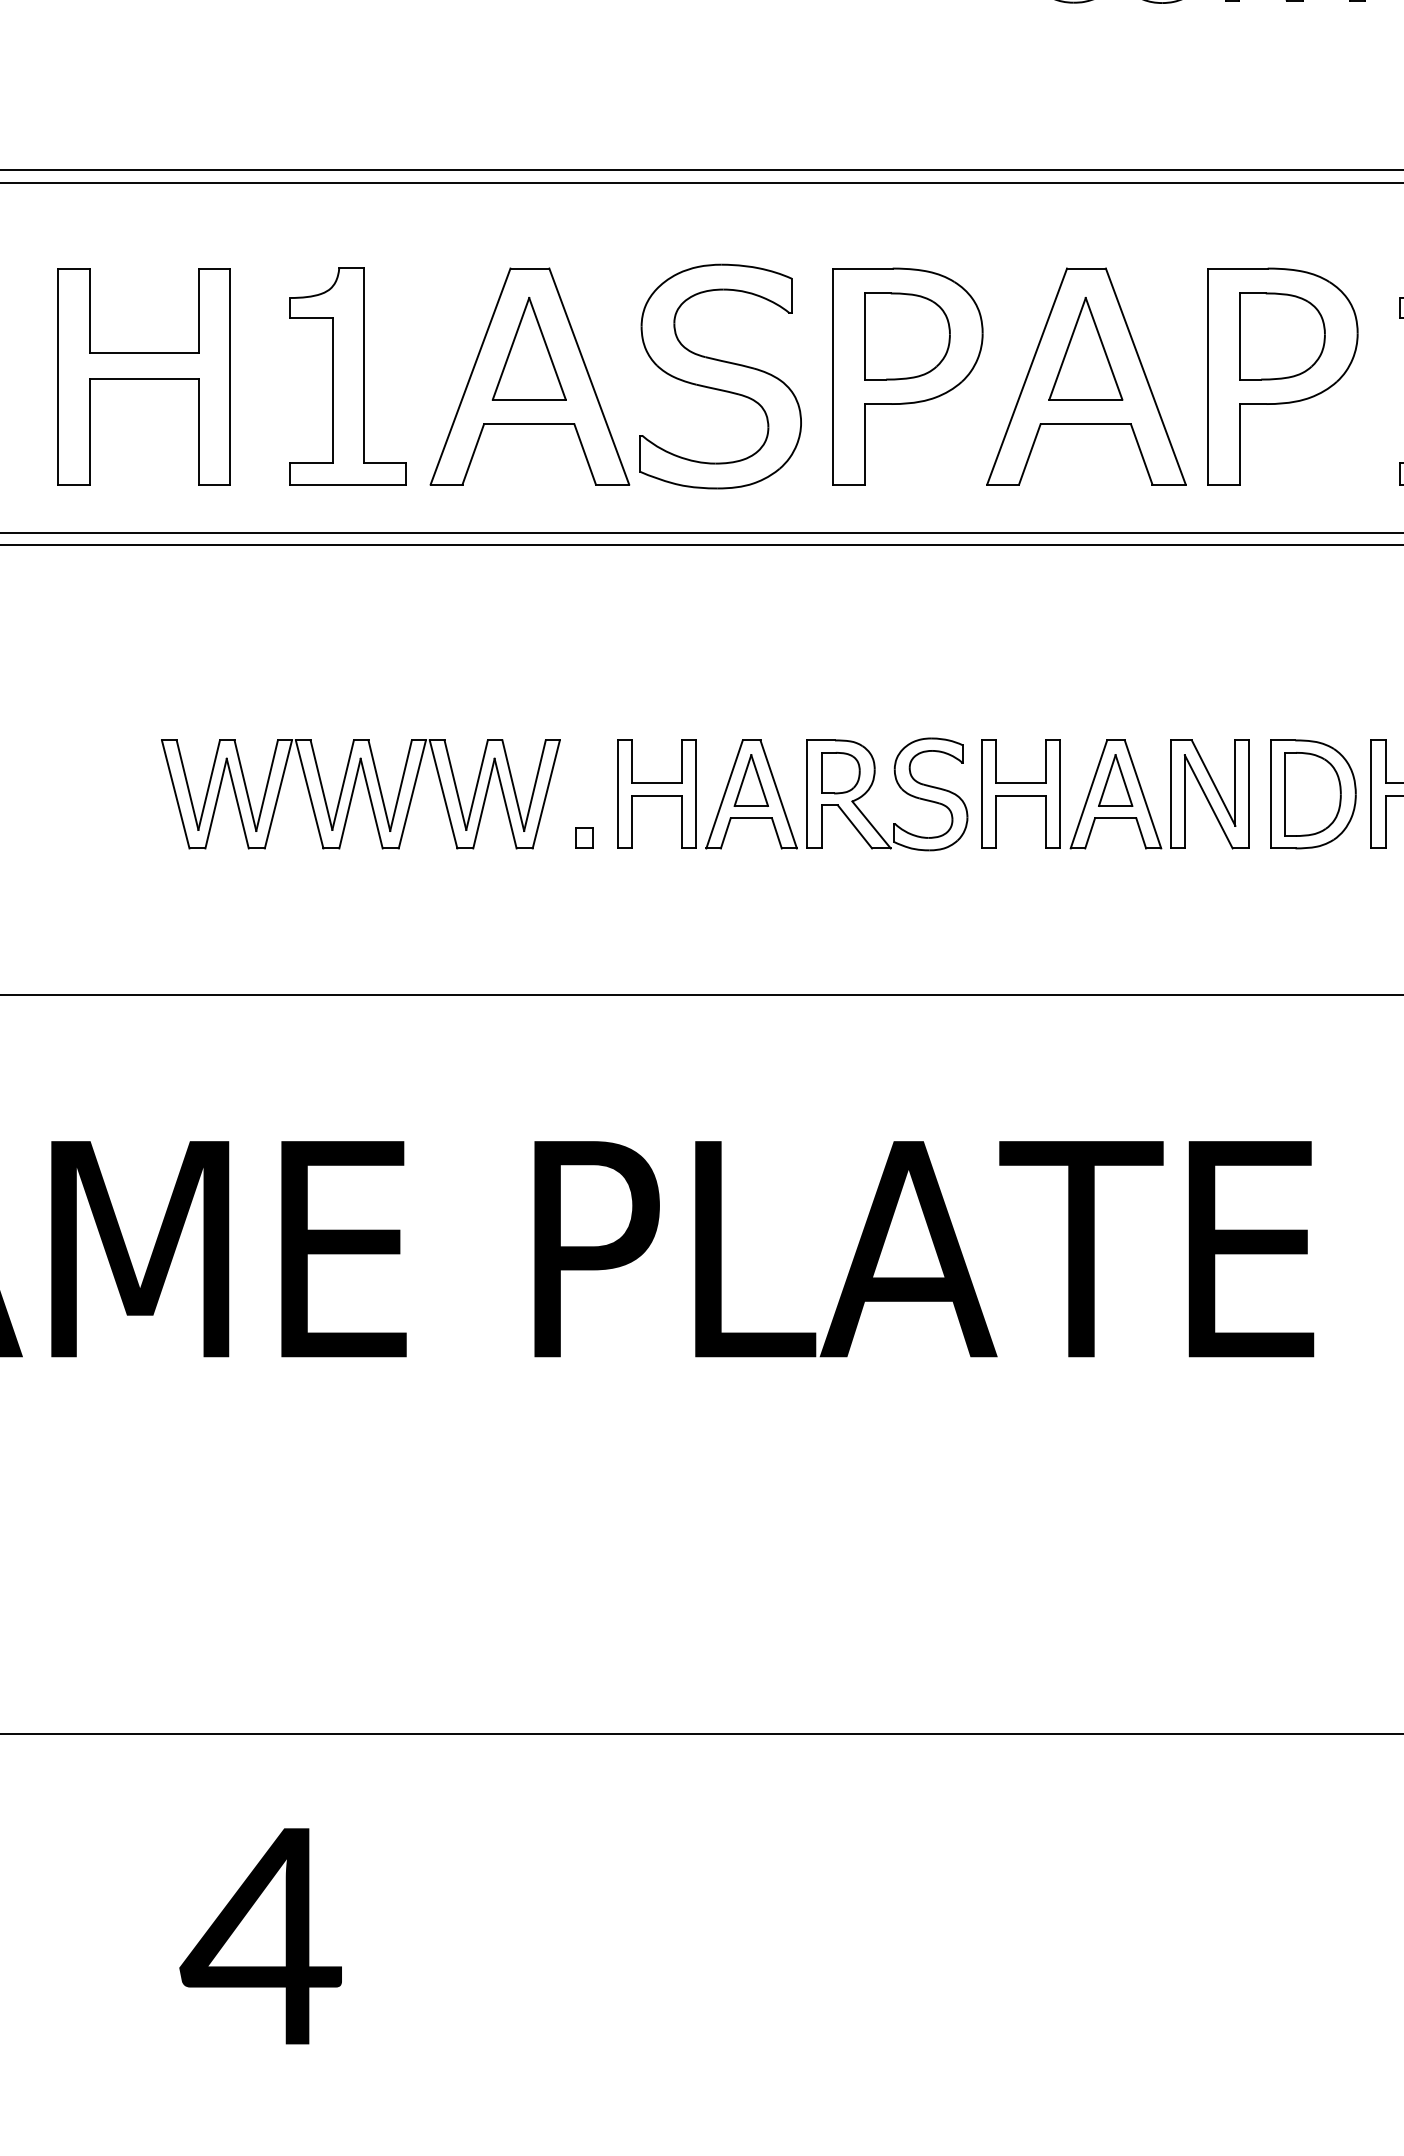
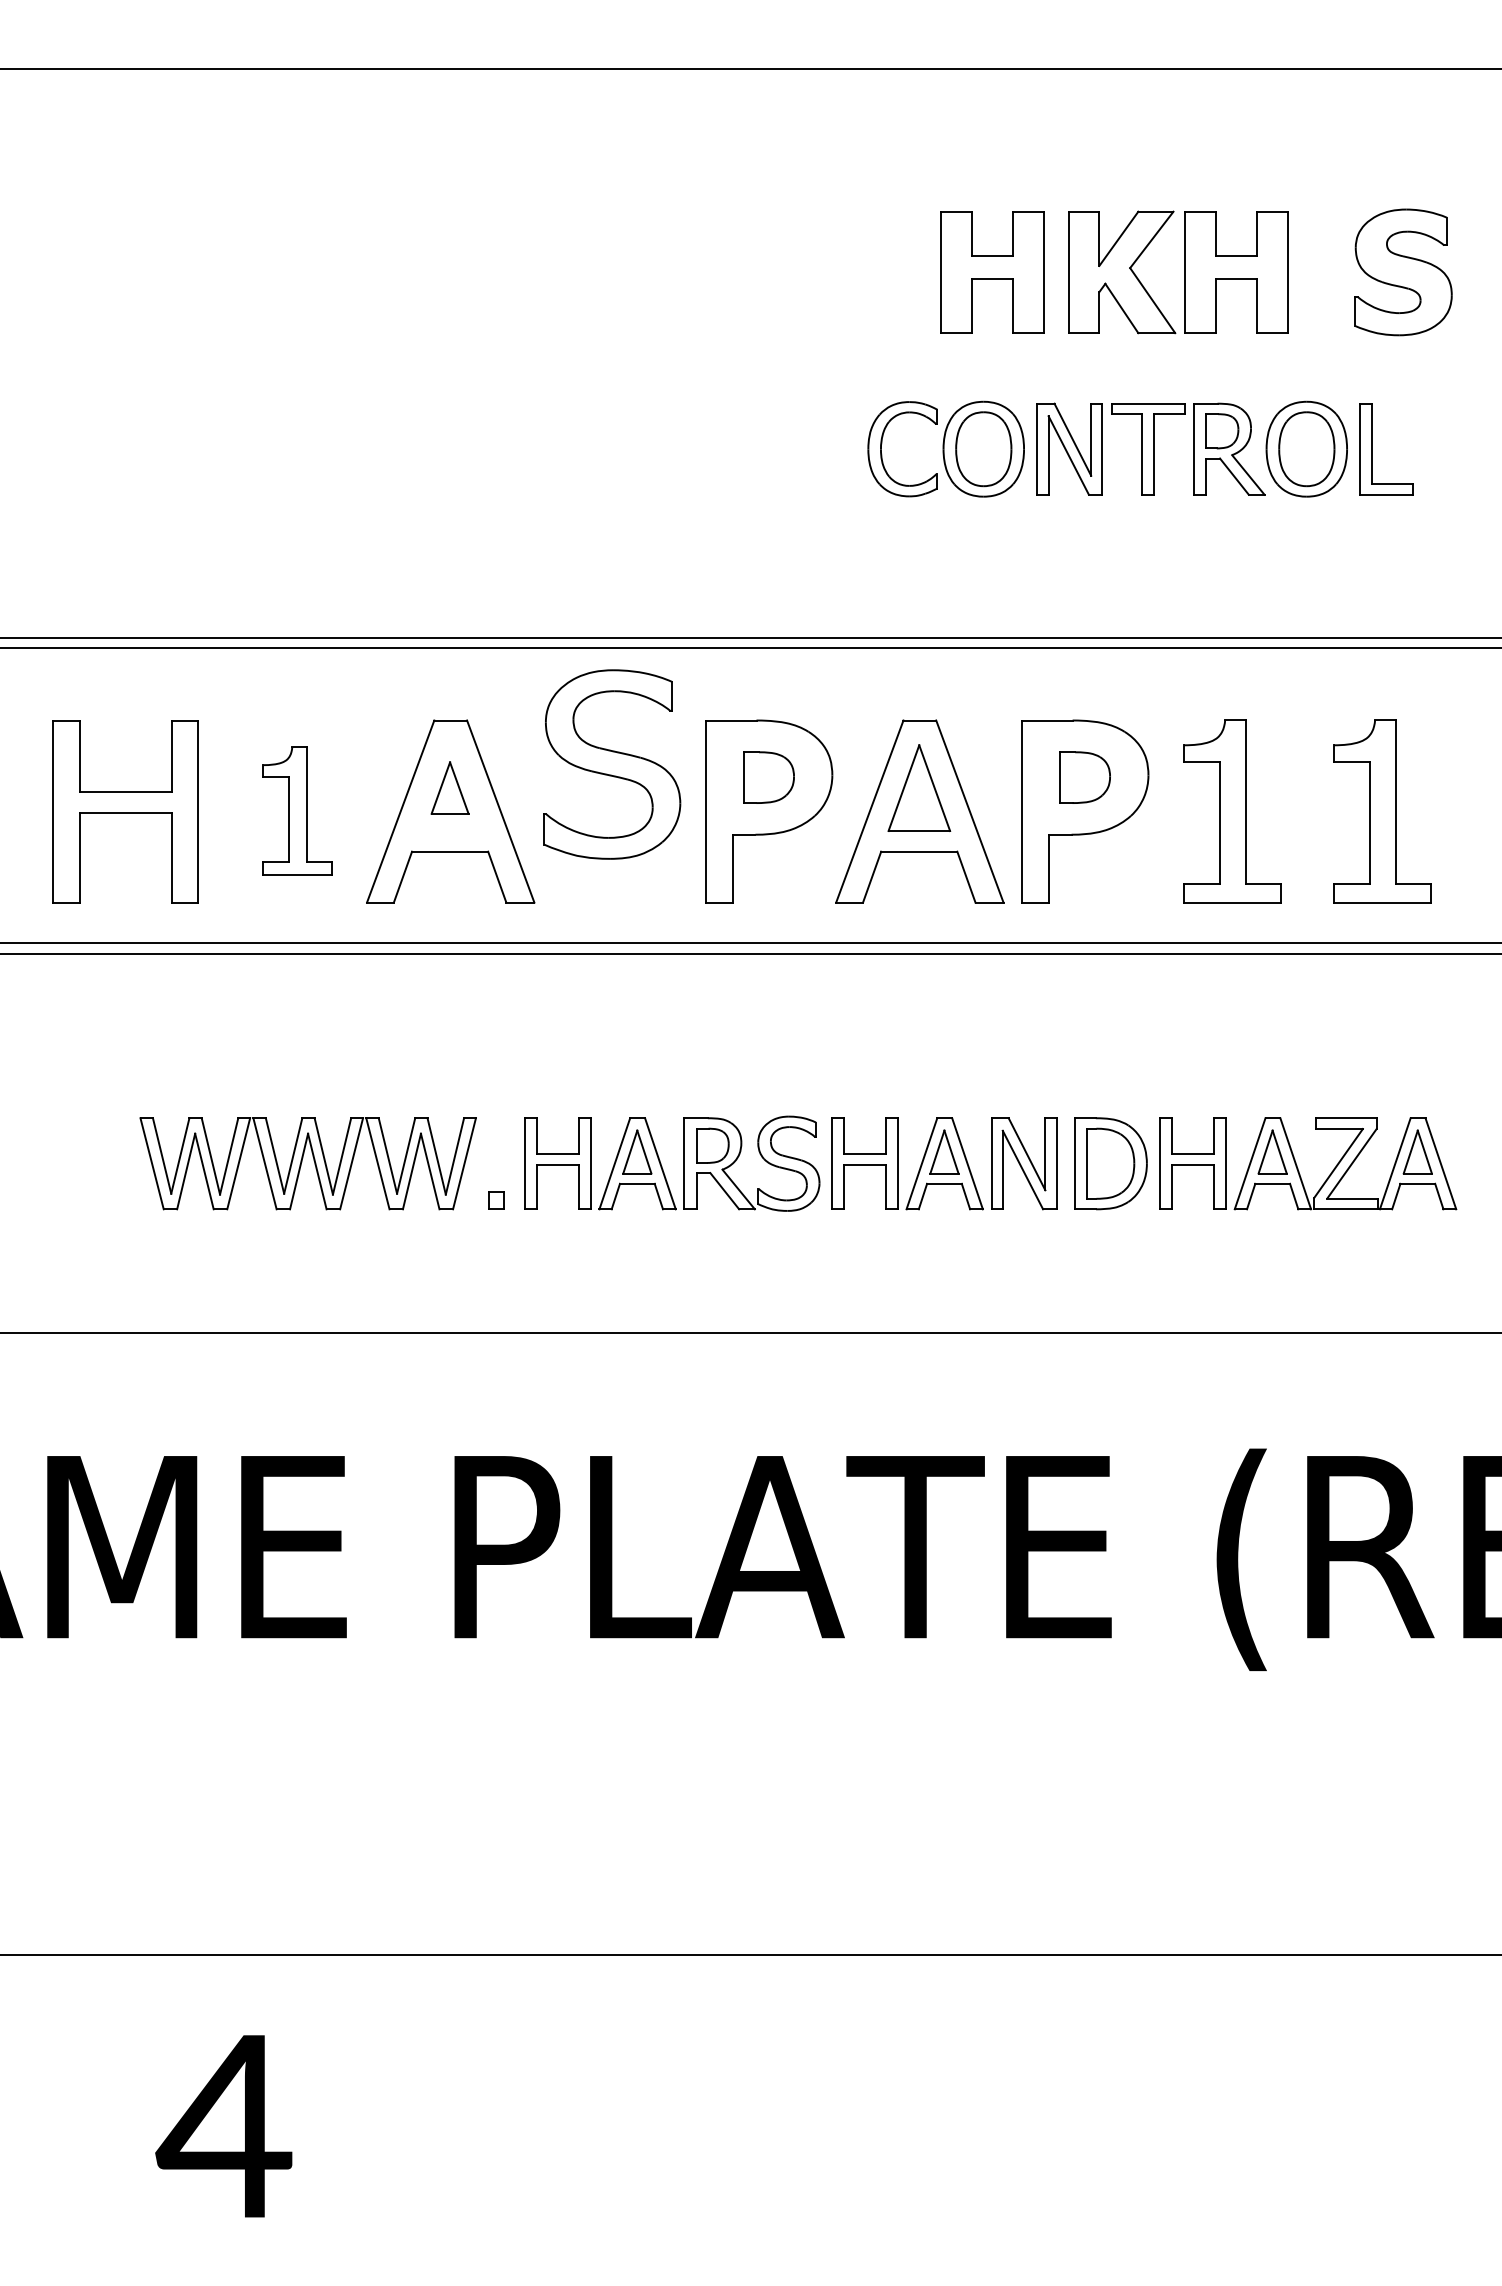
part: (906, 336) -> (768, 777), size x0.7
part: (1281, 336) -> (1084, 777), size x0.7
part: (528, 348) -> (449, 787), size x0.6
part: (348, 376) -> (297, 811), size x0.7
part: (720, 376) -> (612, 764), moved

